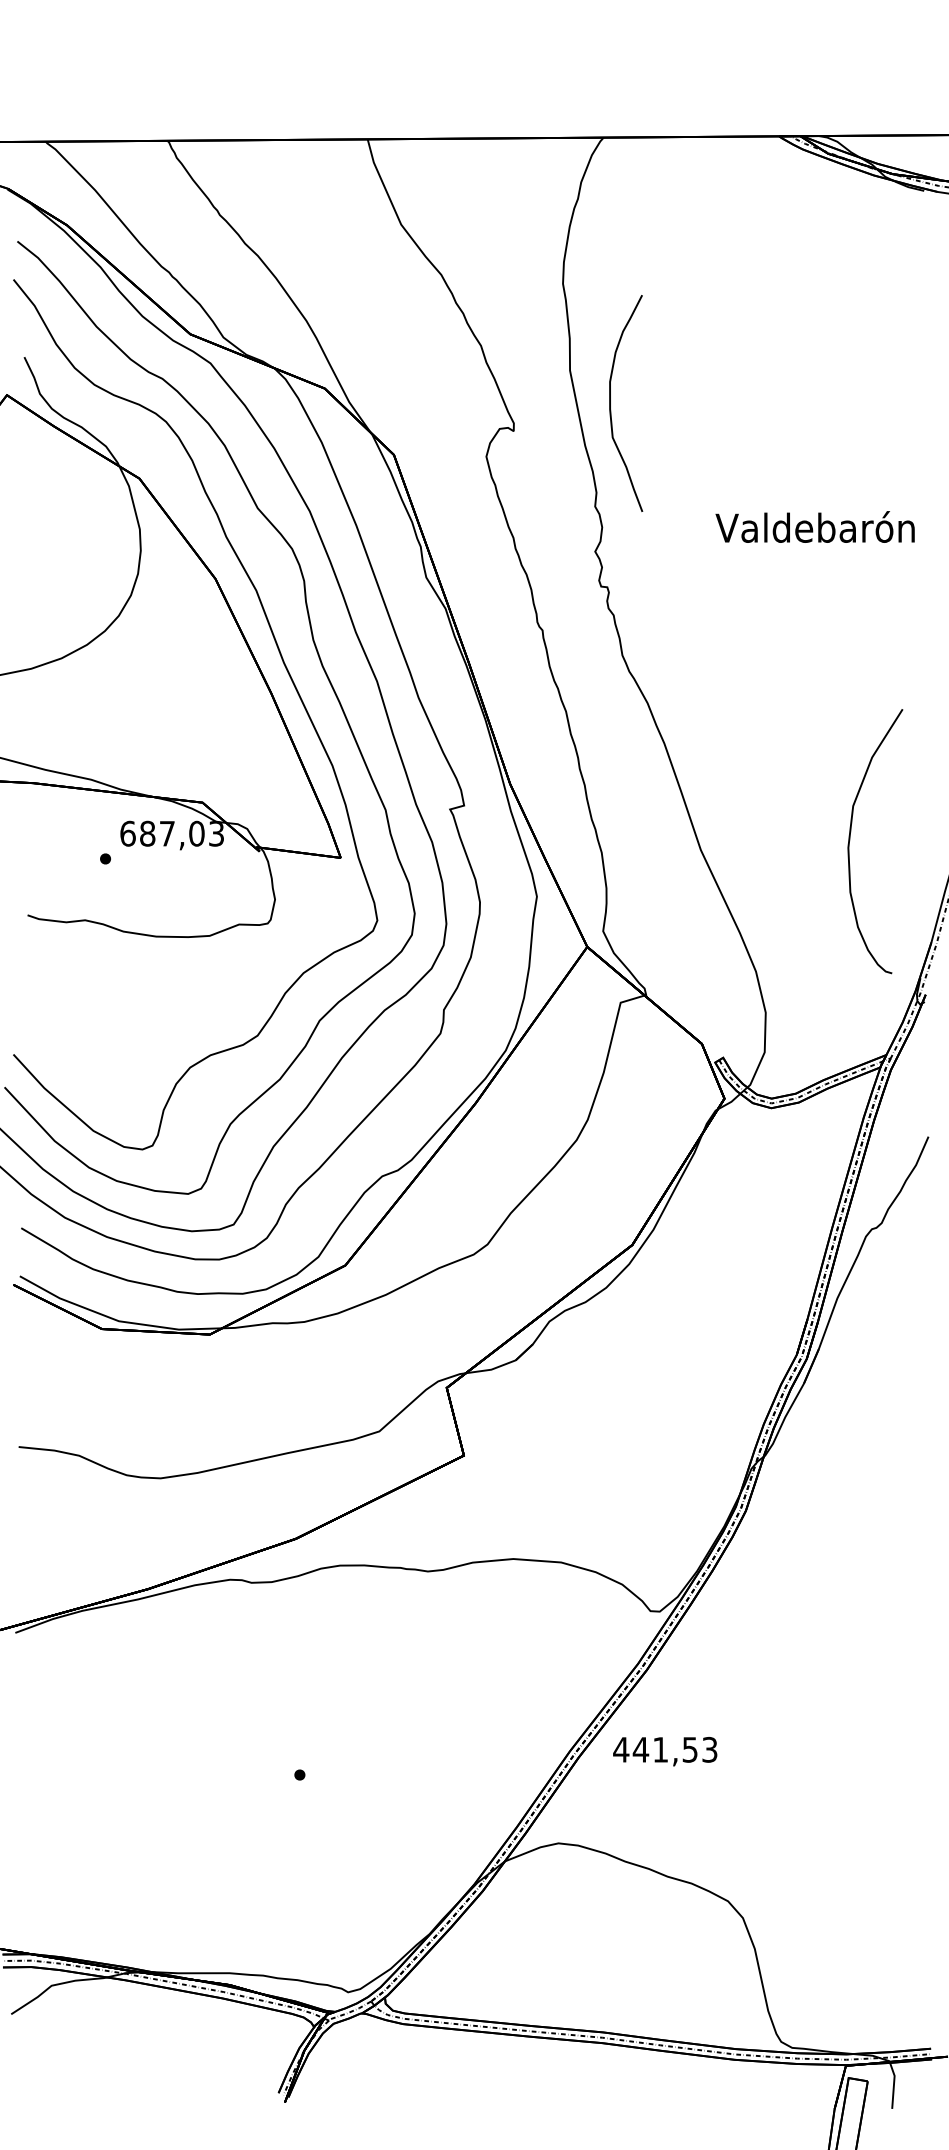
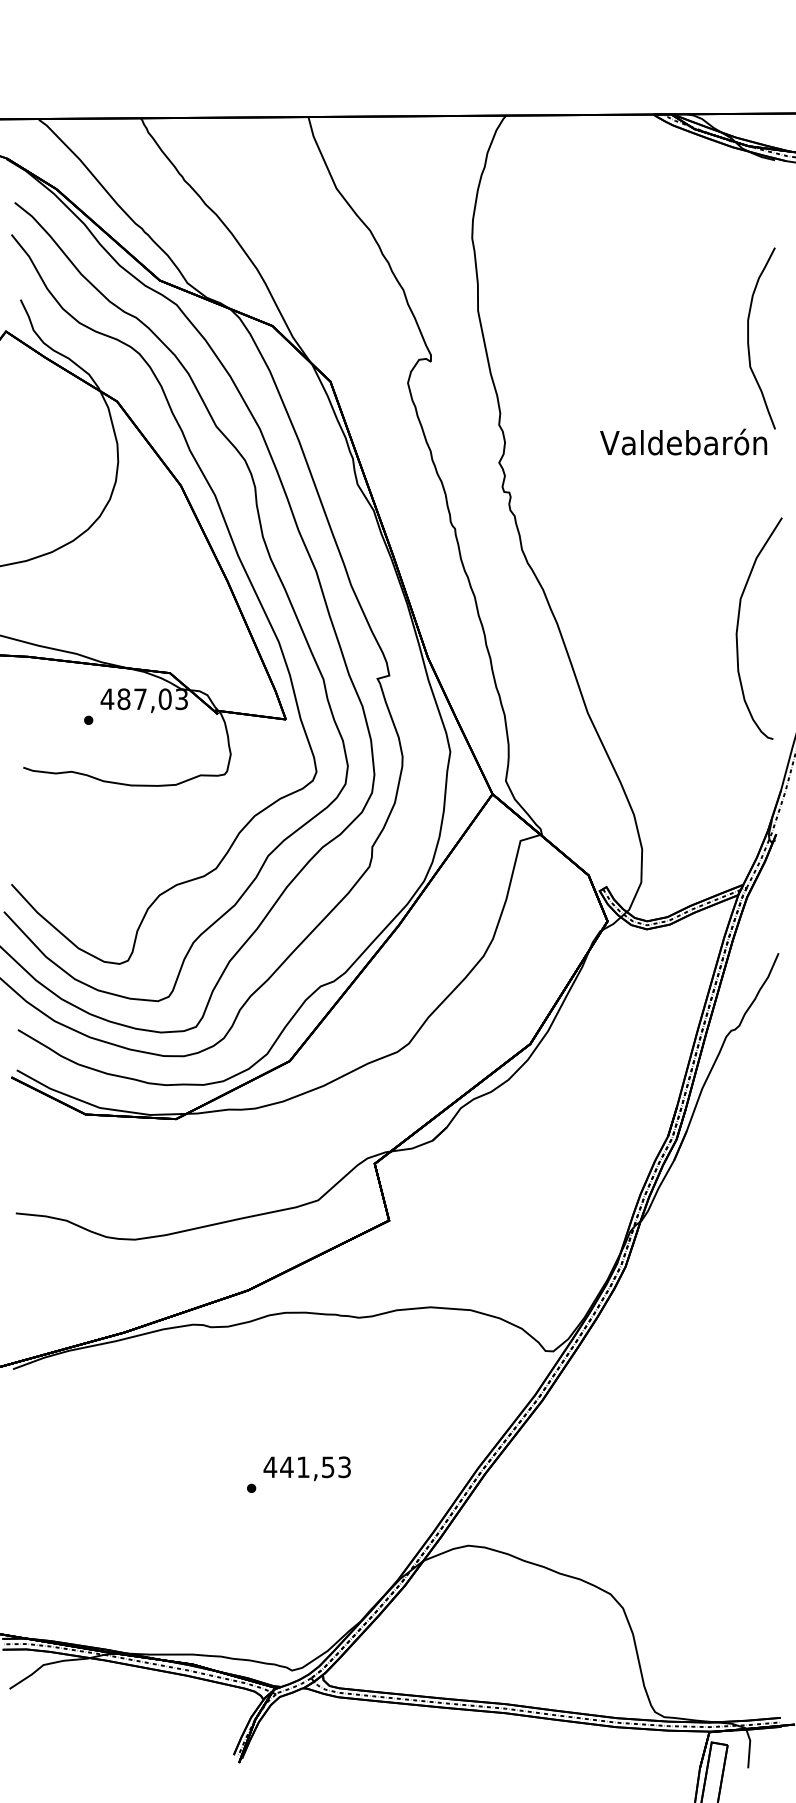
curve: (610, 403) -> (748, 338), moved
text: (127, 833) -> (107, 699), 687,03 -> 487,03
curve: (850, 840) -> (738, 627), moved
text: (665, 1751) -> (307, 1468), moved

